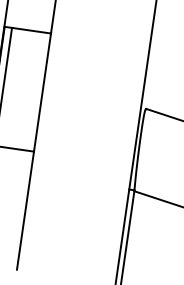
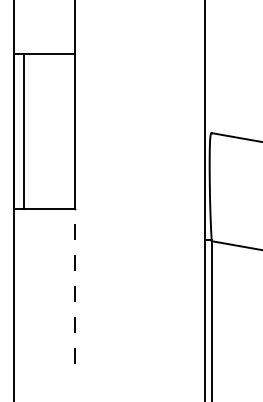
line: (25, 210) -> (75, 286), solid -> dashed

